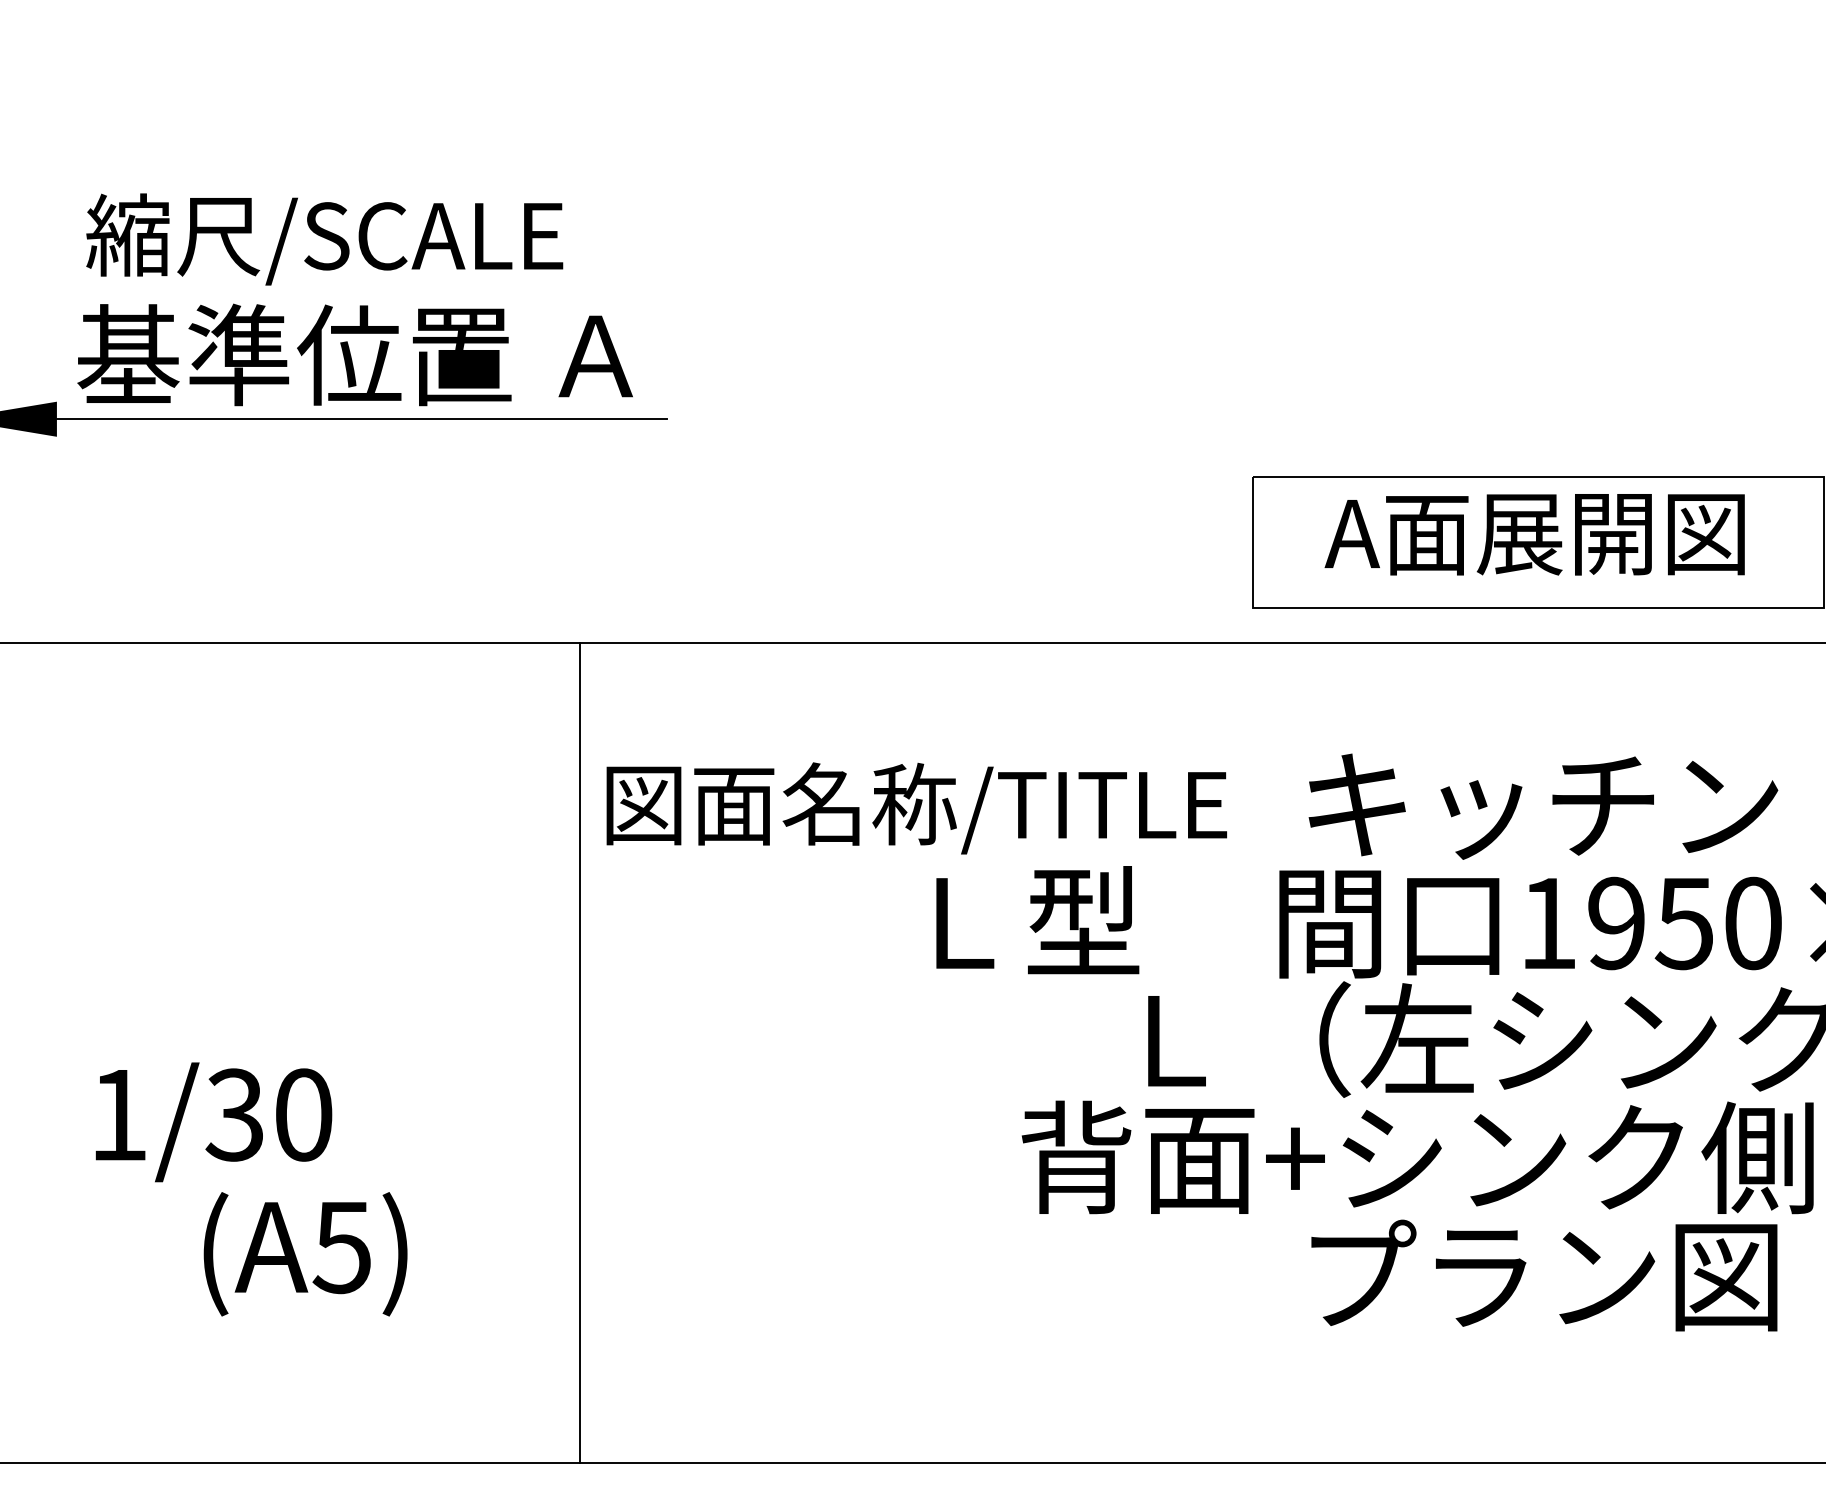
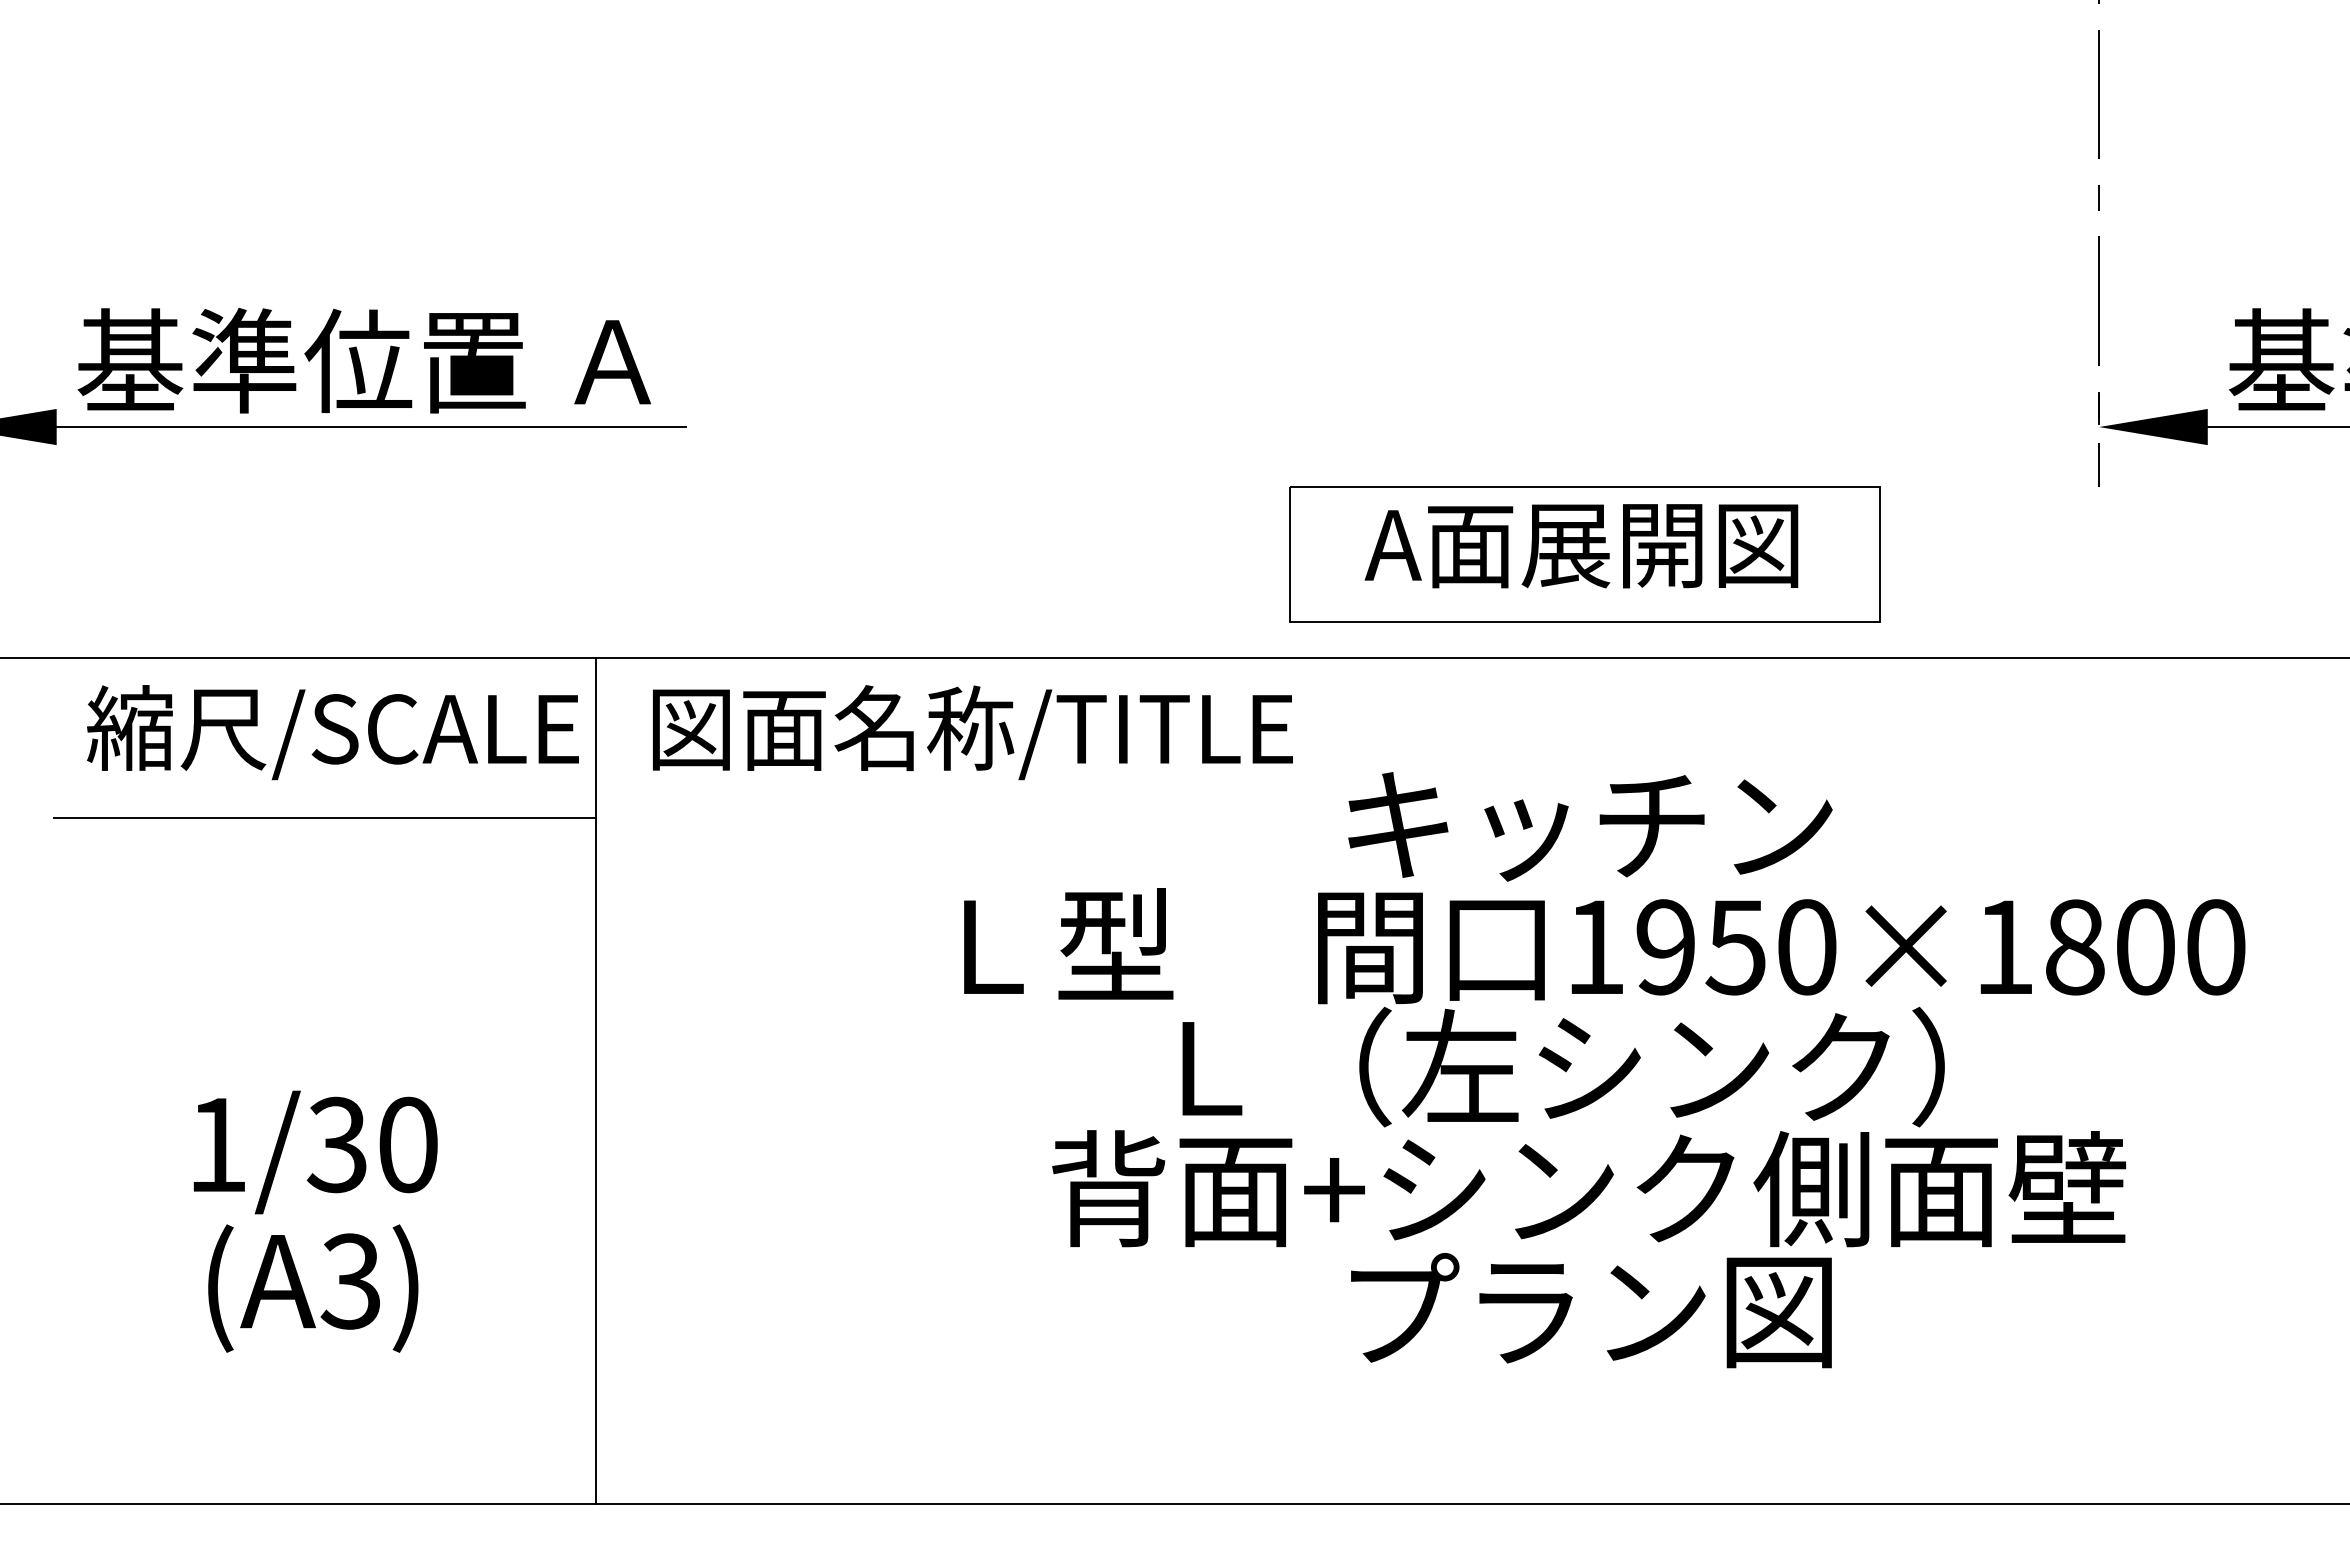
text: (324, 239) -> (332, 732), moved
line: (317, 798) -> (325, 818), added
text: (916, 808) -> (972, 732), moved
text: (213, 1122) -> (315, 1152), moved
text: (341, 1247) -> (350, 1281), (A5) -> (A3)

